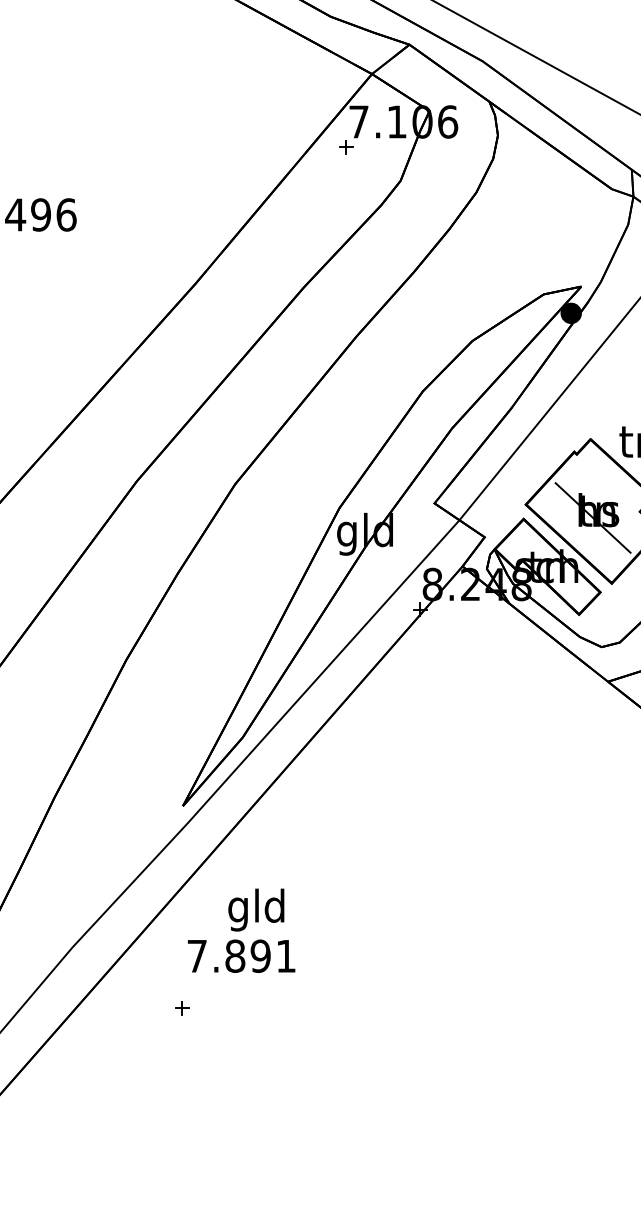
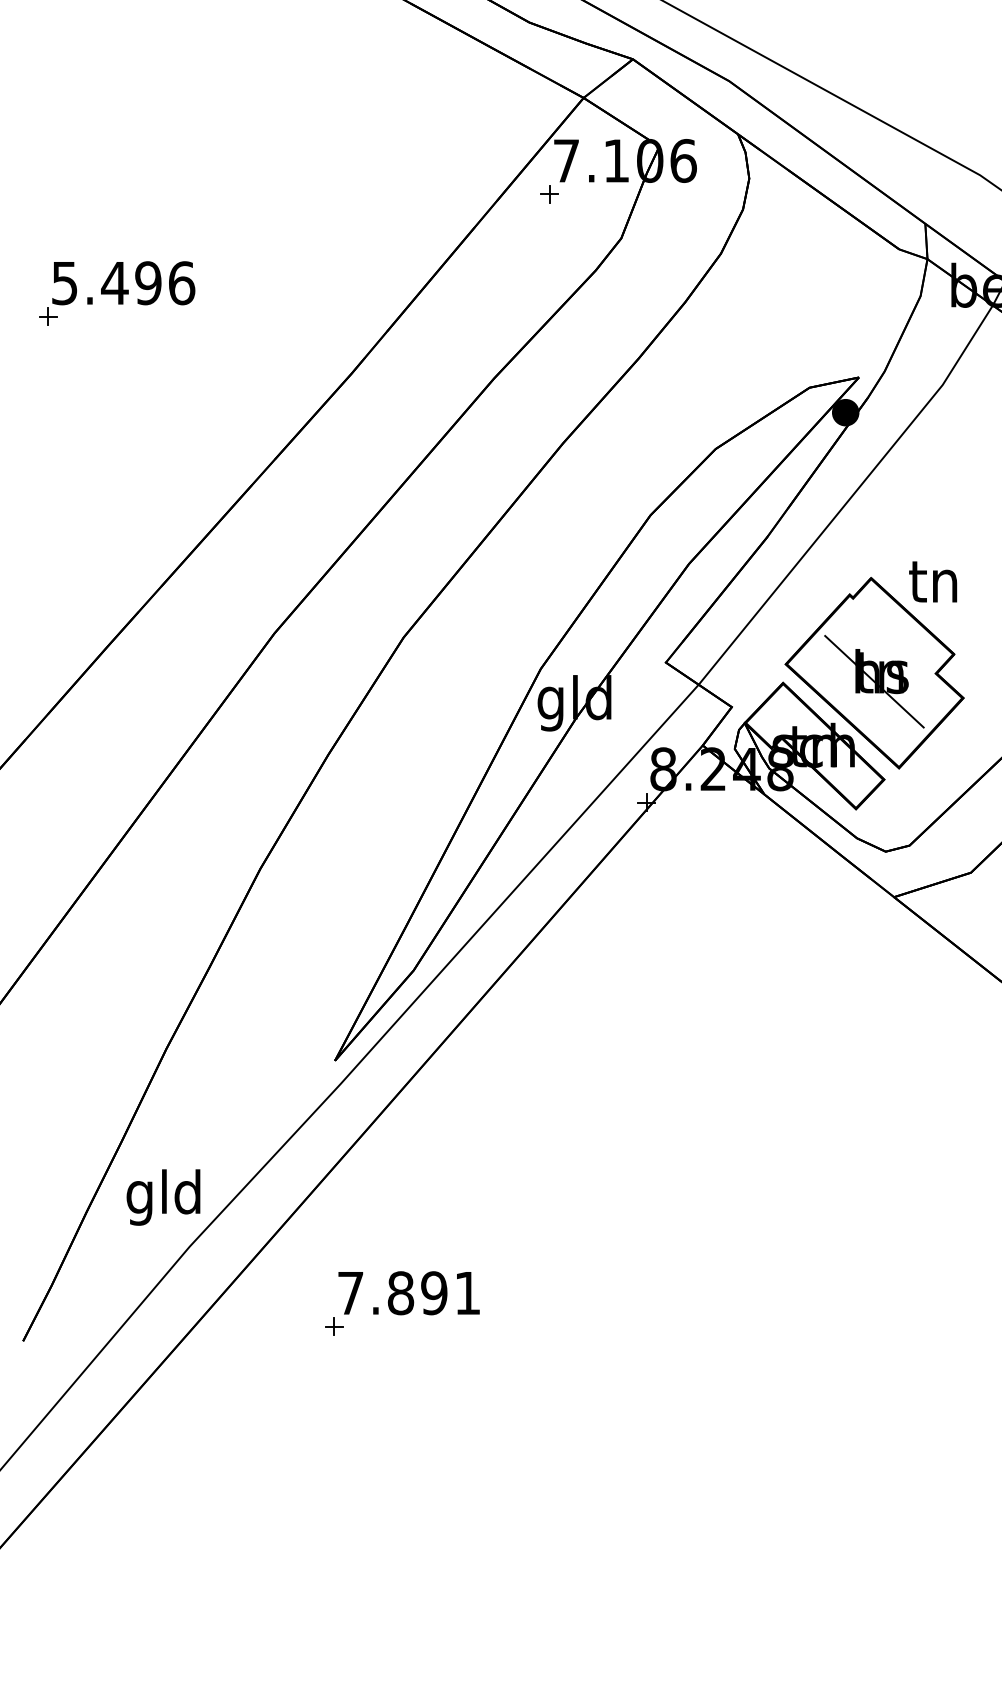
text: (256, 910) -> (163, 1197), moved
text: (241, 956) -> (408, 1293), moved

